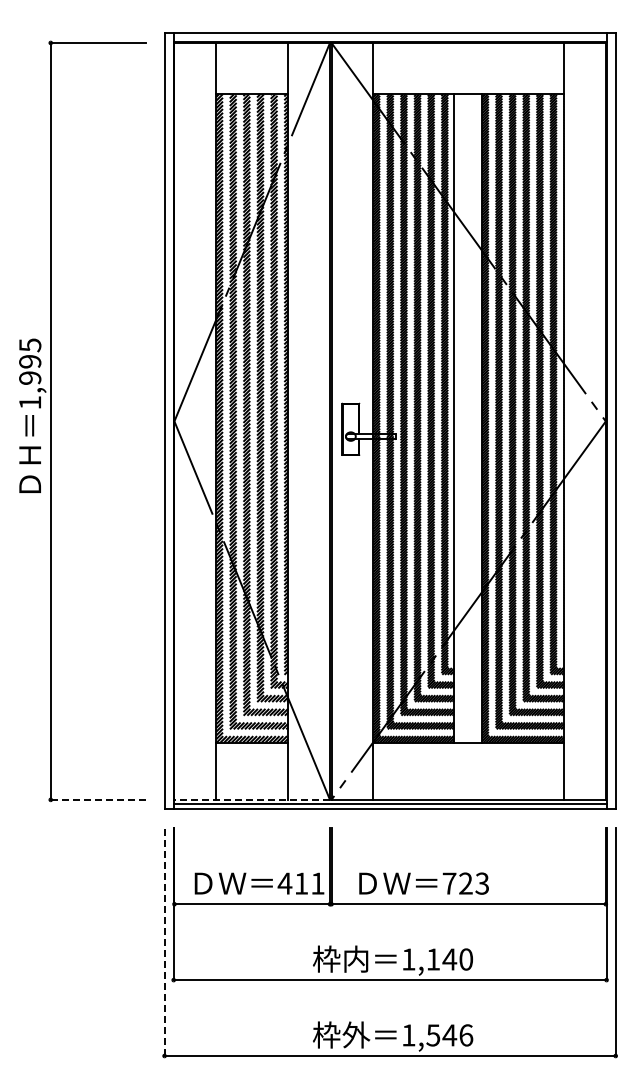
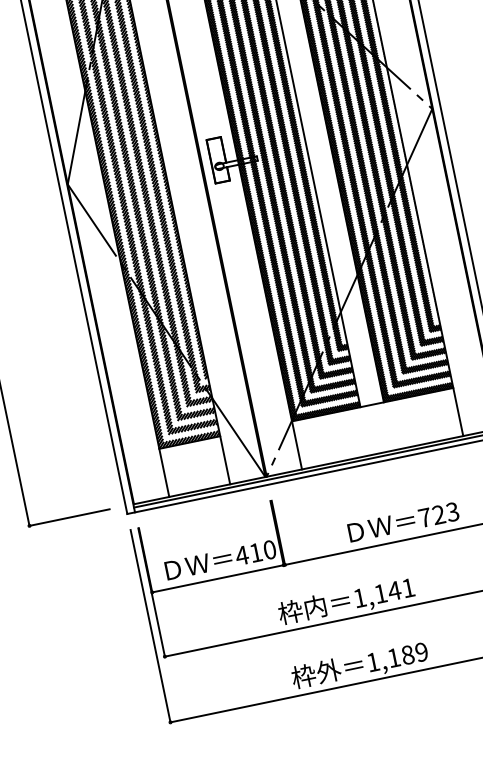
line: (98, 799) -> (69, 517), dashed -> solid
line: (252, 799) -> (199, 490), dashed -> solid
text: (317, 883) -> (269, 549), 411 -> 410
text: (423, 883) -> (403, 522), moved
line: (164, 942) -> (150, 626), dashed -> solid
text: (466, 959) -> (408, 588), 1,140 -> 1,141
text: (449, 1035) -> (407, 655), 1,546 -> 1,189

